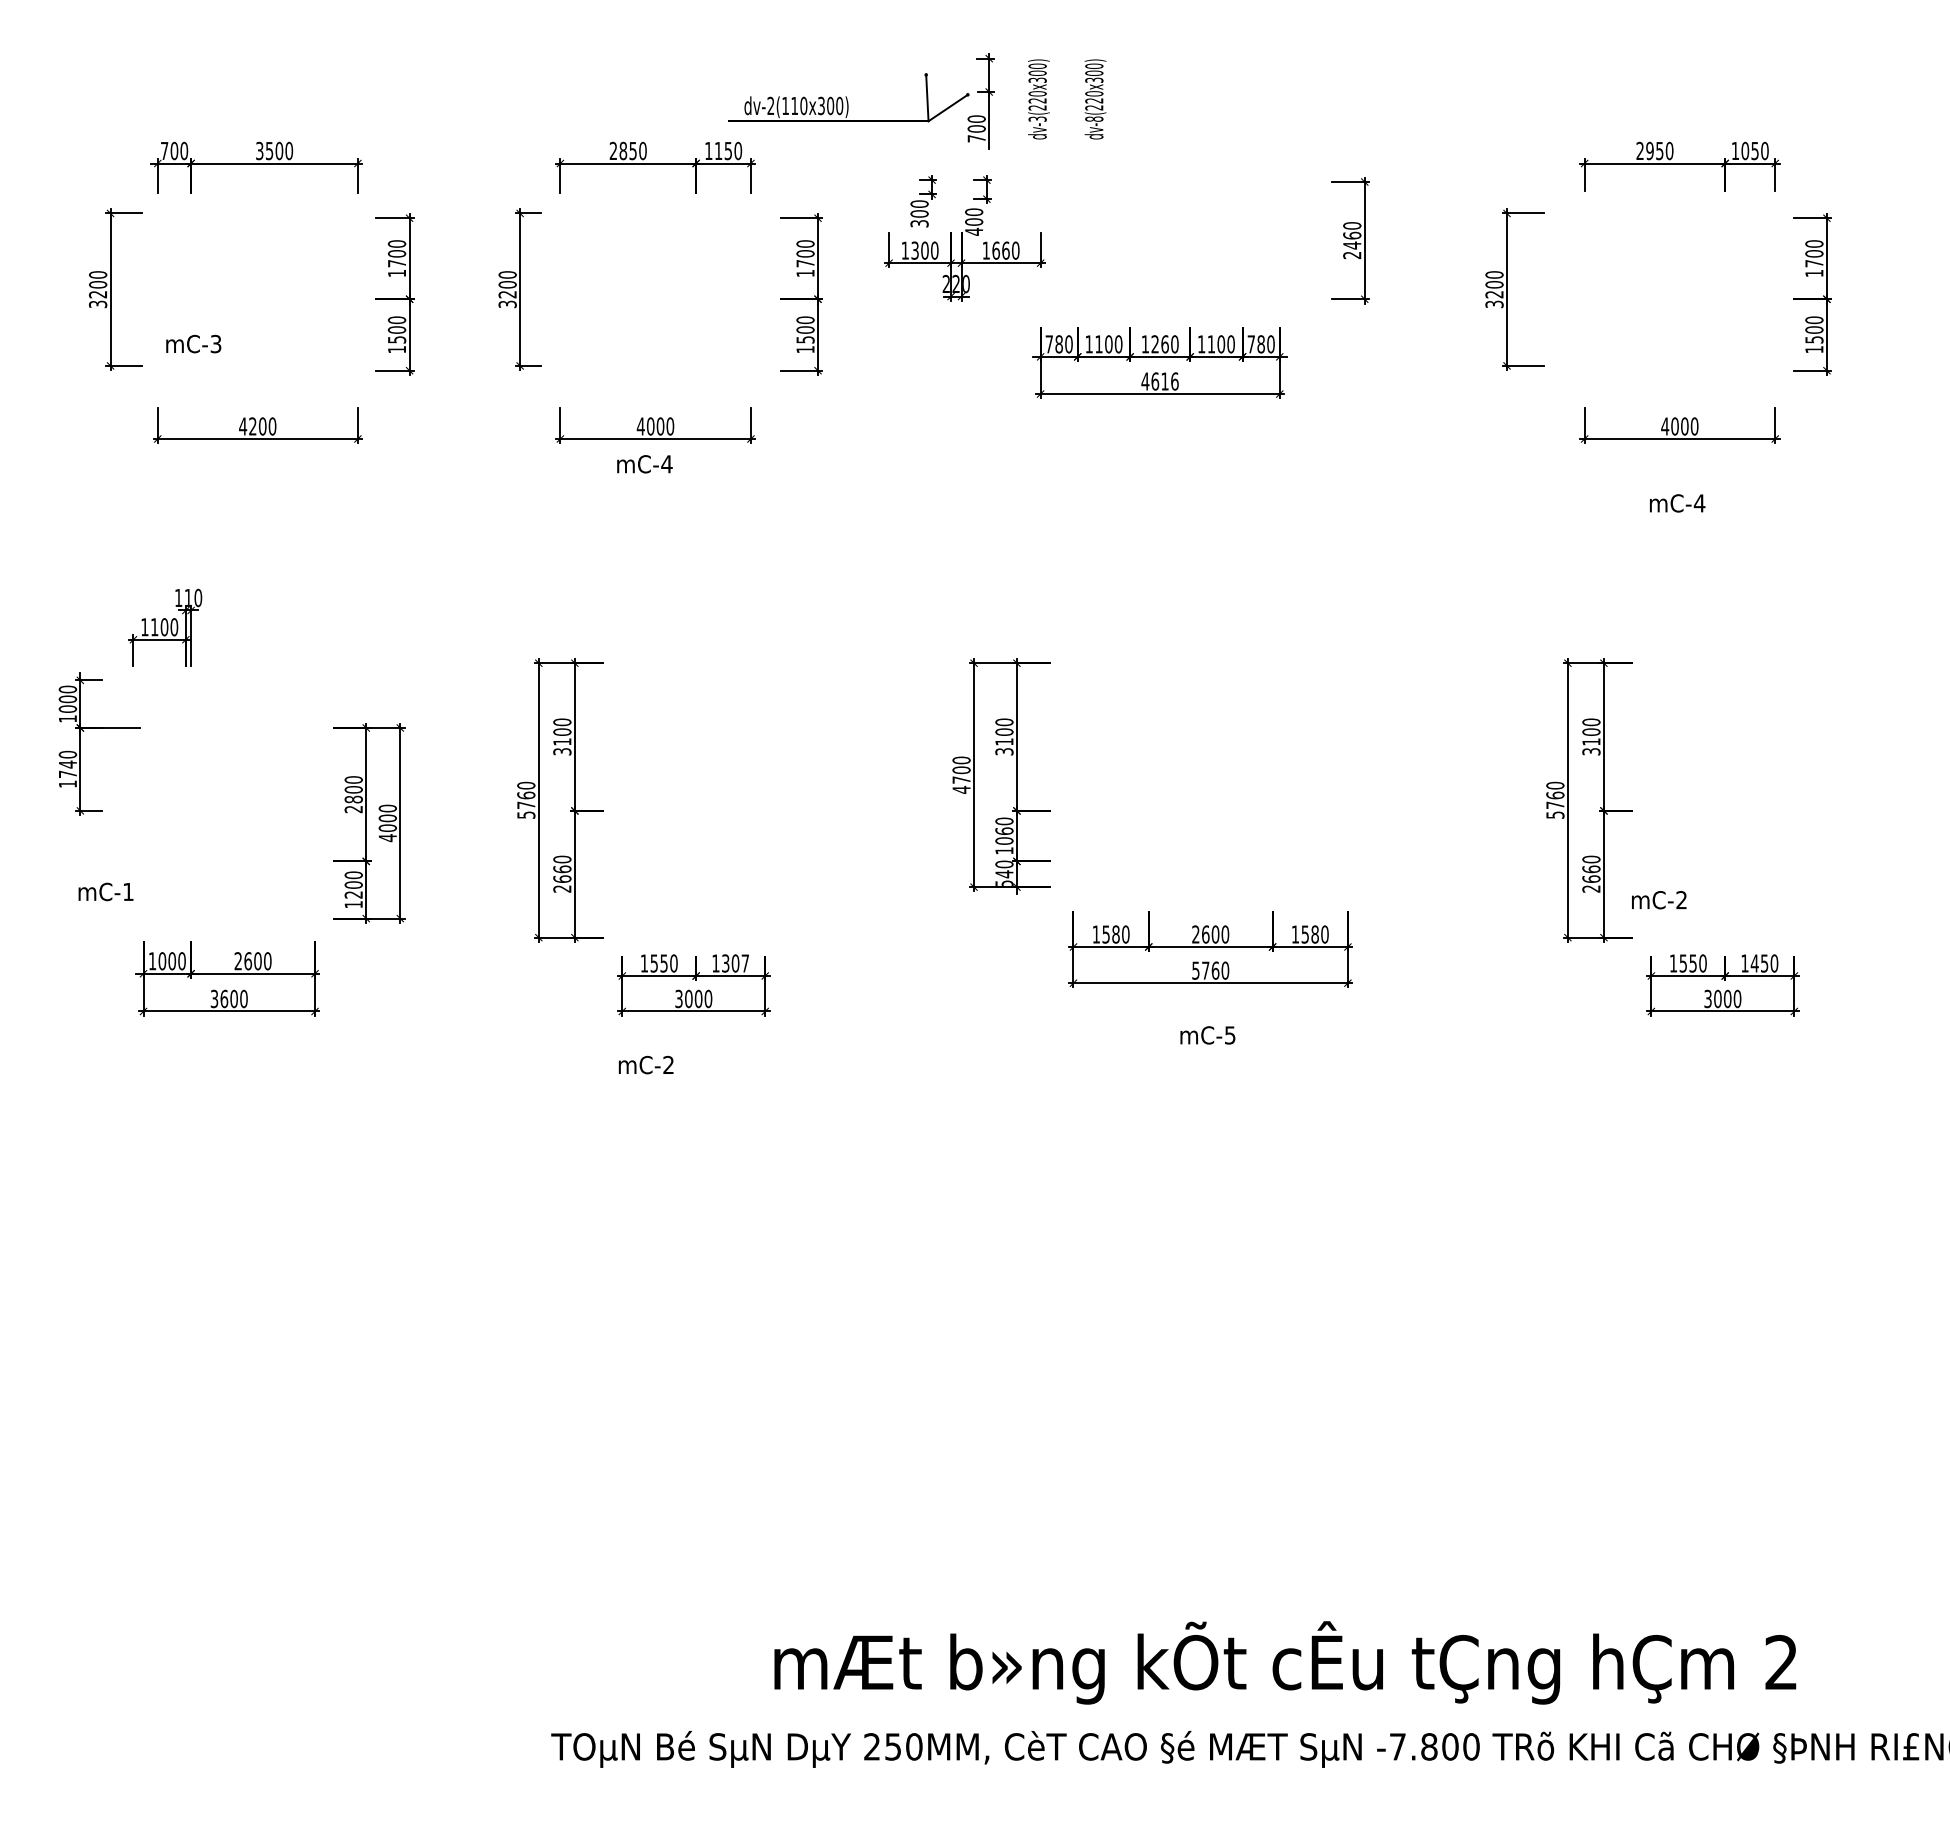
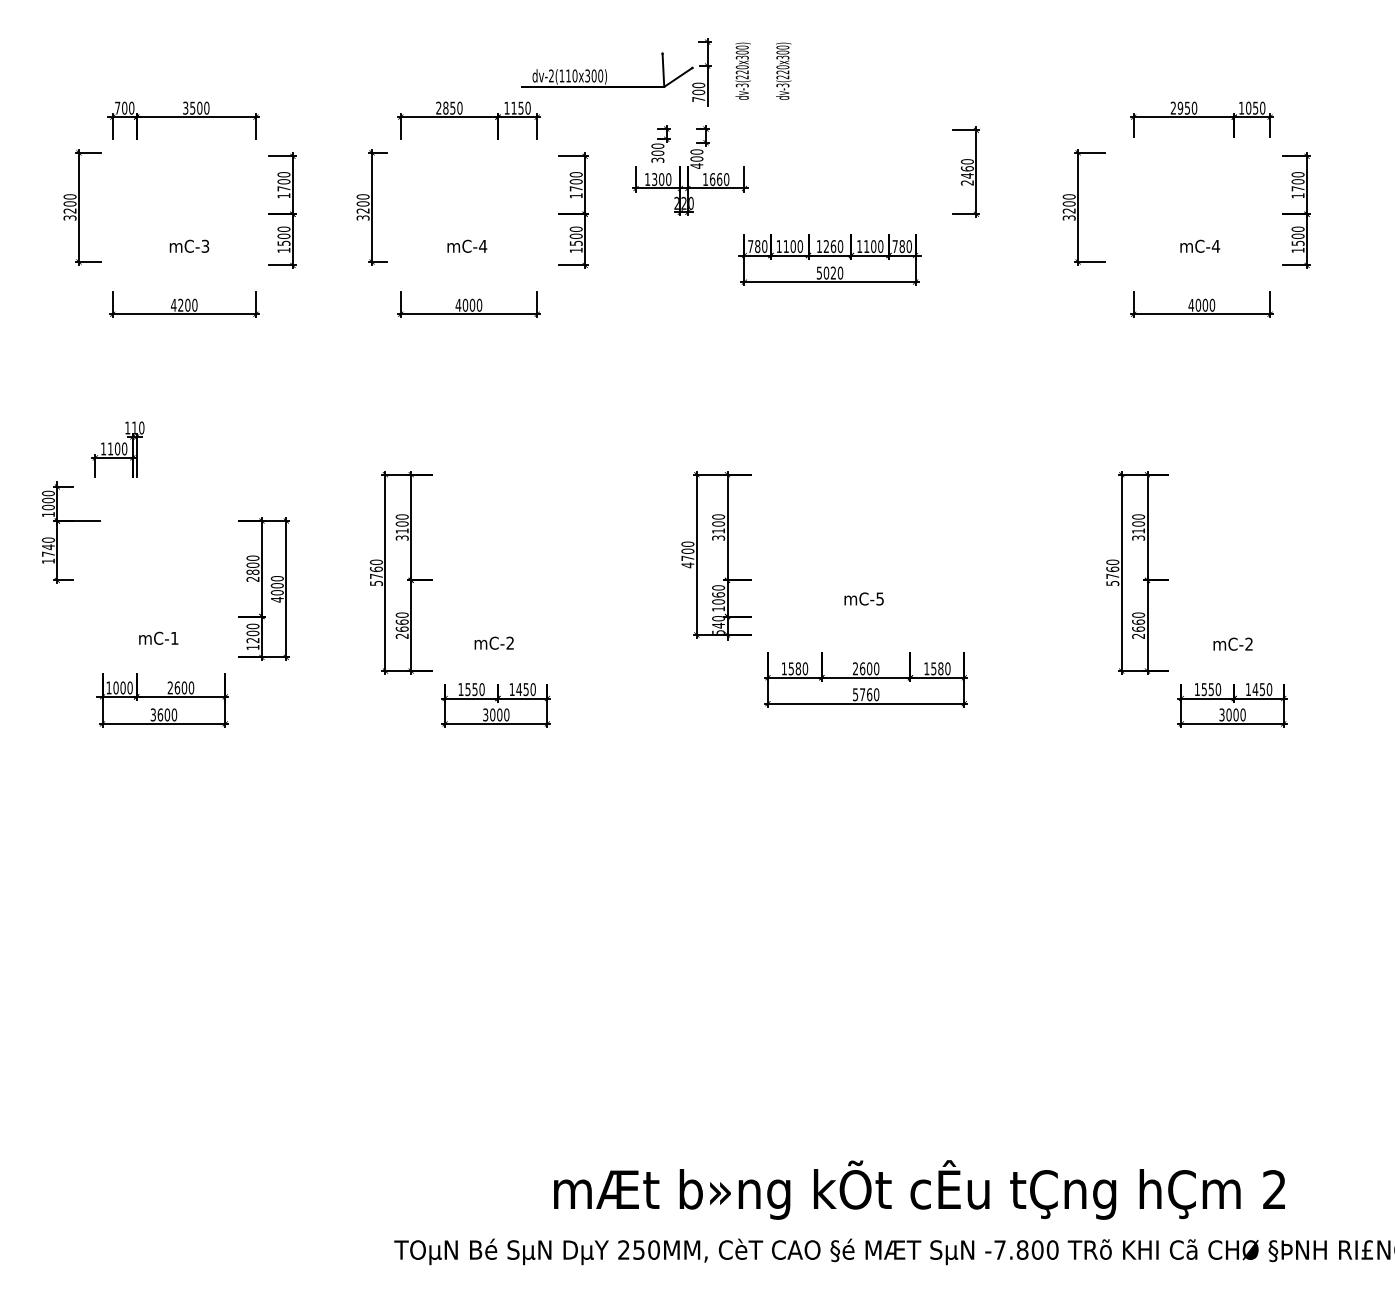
text: (1093, 119) -> (782, 85), dv-8(220x300) -> dv-3(220x300)
text: (193, 342) -> (189, 245), moved
text: (1159, 380) -> (829, 272), 4616 -> 5020
text: (645, 463) -> (467, 245), moved
text: (1677, 502) -> (1200, 245), moved
text: (105, 890) -> (158, 637), moved
text: (1658, 899) -> (1232, 643), moved
text: (734, 963) -> (525, 689), 1307 -> 1450
text: (1207, 1034) -> (863, 598), moved
text: (645, 1064) -> (493, 642), moved

